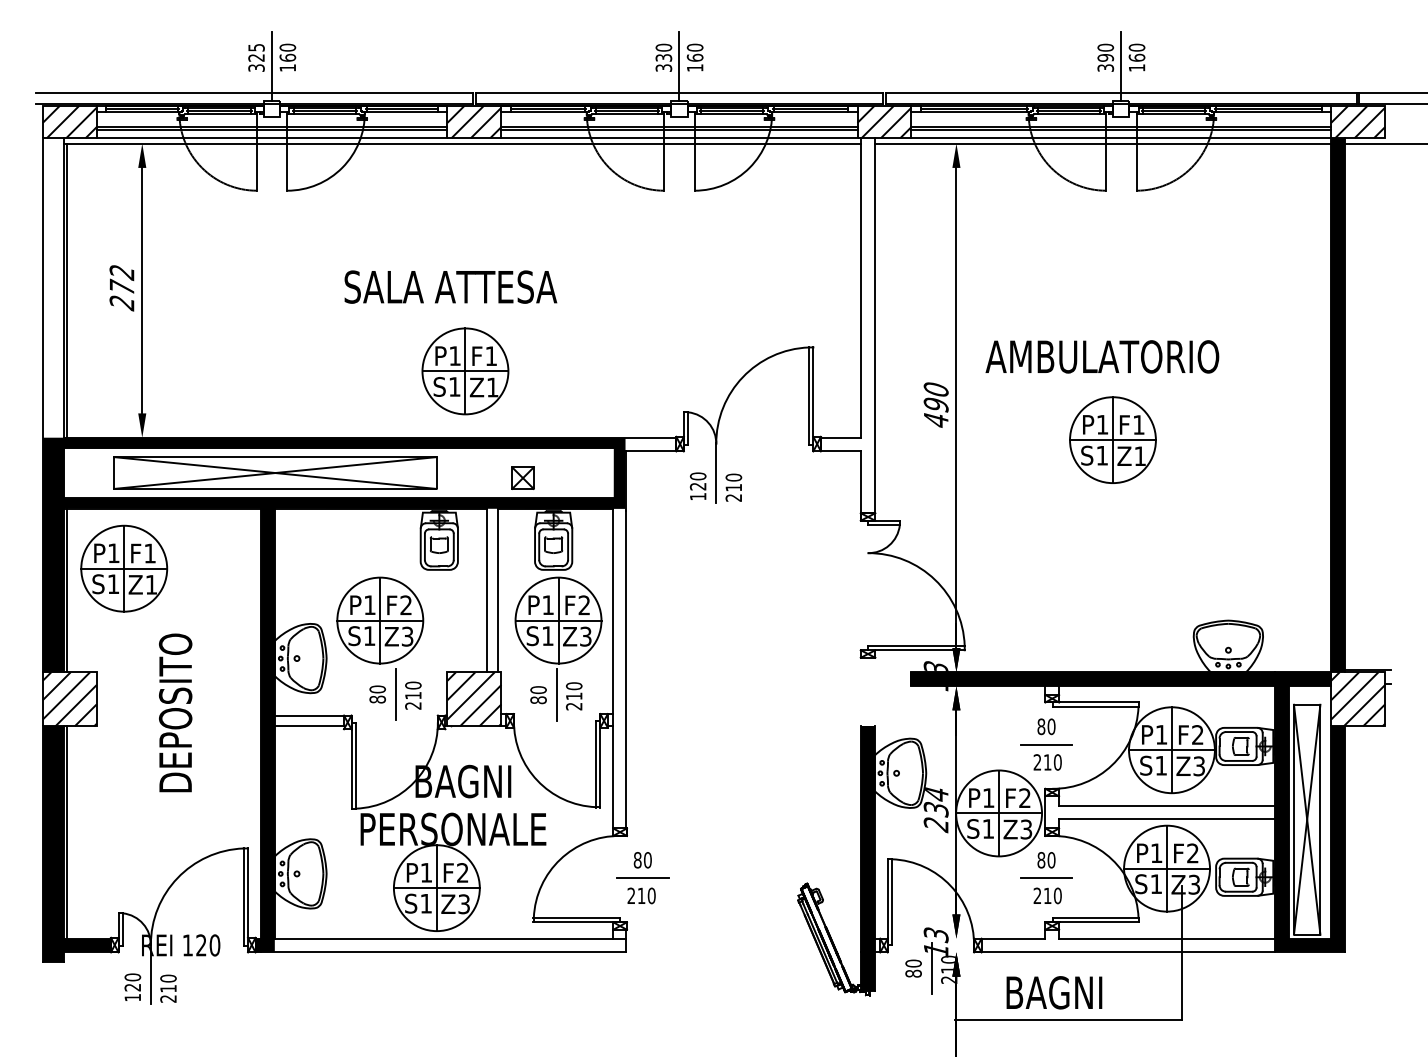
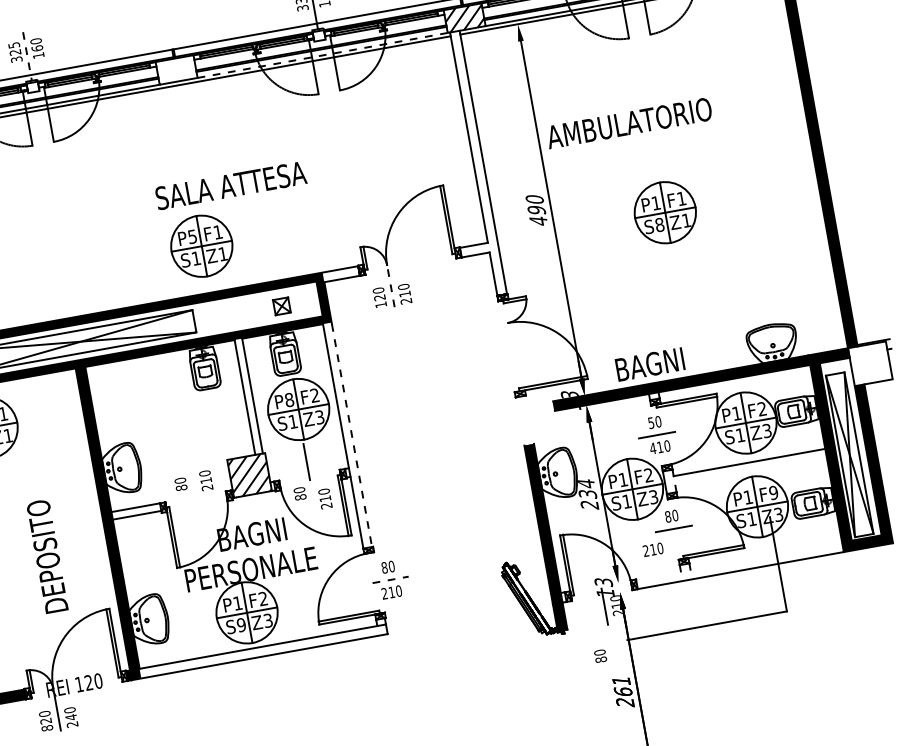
line: (272, 66) -> (27, 56), solid -> dashed
hatch: (474, 121) -> (176, 69), removed
line: (679, 138) -> (322, 55), solid -> dashed
text: (450, 286) -> (230, 185), moved
text: (454, 356) -> (192, 237), P1 -> P5
text: (1102, 356) -> (629, 123), moved
text: (1102, 455) -> (659, 224), S1 -> S8
line: (716, 472) -> (390, 285), solid -> dashed
part: (522, 477) -> (281, 305), moved
text: (548, 605) -> (289, 400), P1 -> P8
part: (380, 648) -> (177, 451), removed
line: (625, 669) -> (351, 435), solid -> dashed
text: (538, 695) -> (300, 494), moved
text: (574, 696) -> (325, 498), moved
hatch: (1358, 699) -> (870, 363), removed
text: (175, 712) -> (47, 556), moved
text: (1041, 726) -> (651, 422), 80 -> 50
text: (1037, 762) -> (653, 448), 210 -> 410
line: (1166, 819) -> (750, 472), removed
text: (1192, 853) -> (773, 493), F2 -> F9
line: (643, 878) -> (390, 579), solid -> dashed
text: (1047, 895) -> (653, 549), moved
text: (426, 903) -> (241, 624), S1 -> S9
line: (1013, 938) -> (658, 575), removed
line: (1166, 938) -> (765, 555), removed
text: (913, 968) -> (600, 656), moved
text: (168, 988) -> (71, 717), 210 -> 240
text: (1054, 992) -> (650, 364), moved
text: (132, 997) -> (47, 728), 120 -> 820

